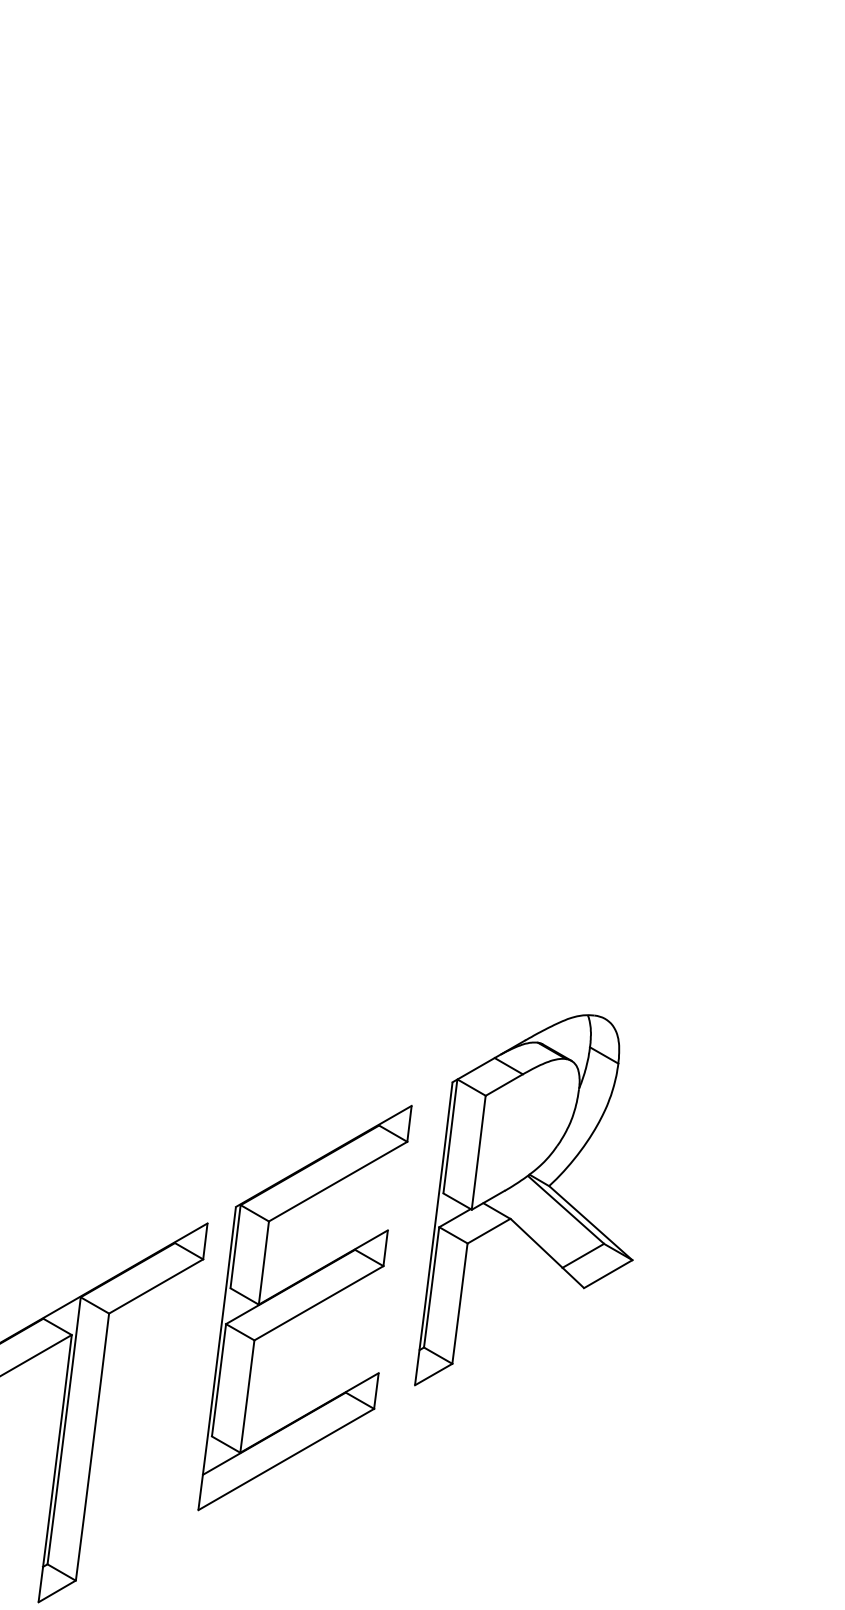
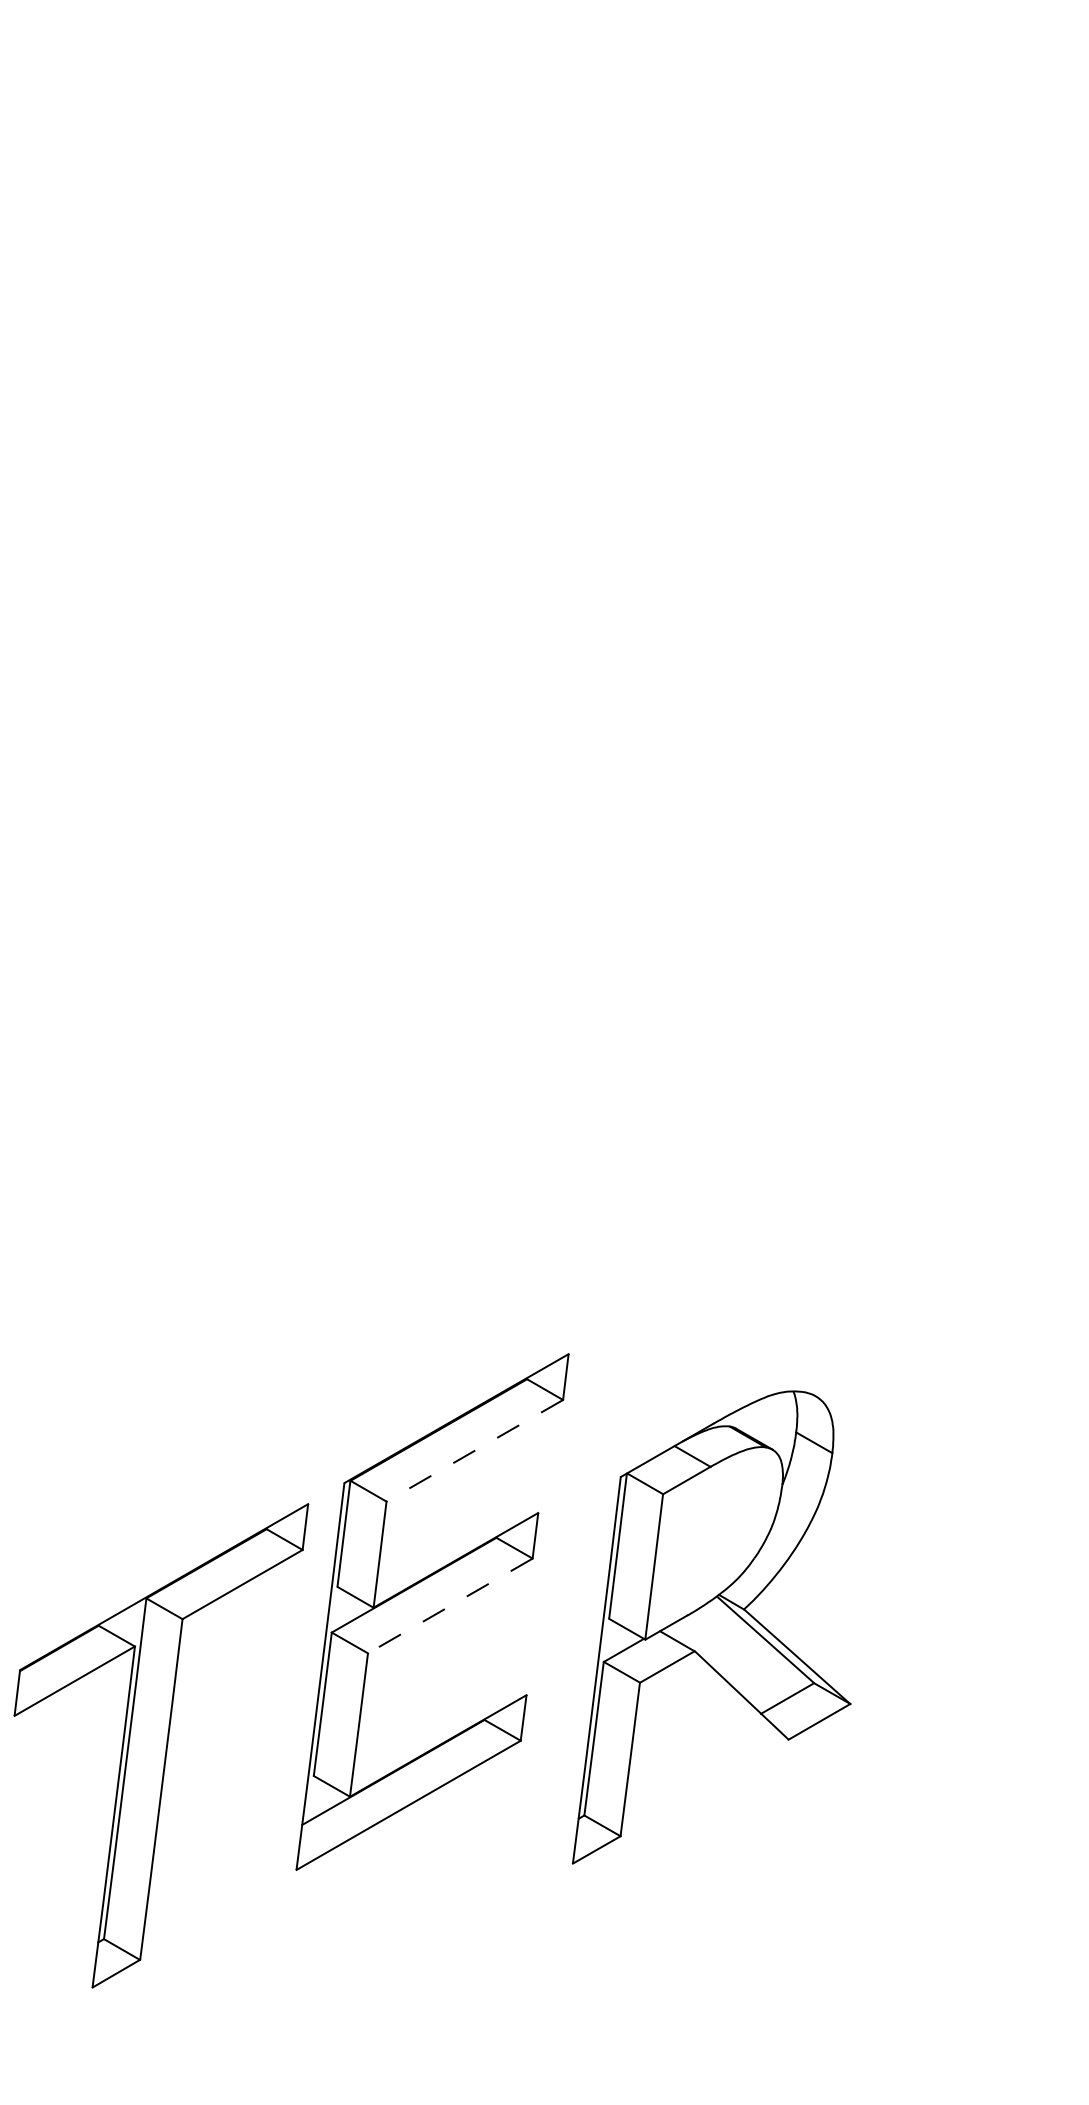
line: (337, 1181) -> (474, 1450), solid -> dashed
part: (523, 1200) -> (711, 1627), moved
line: (319, 1302) -> (450, 1605), solid -> dashed

